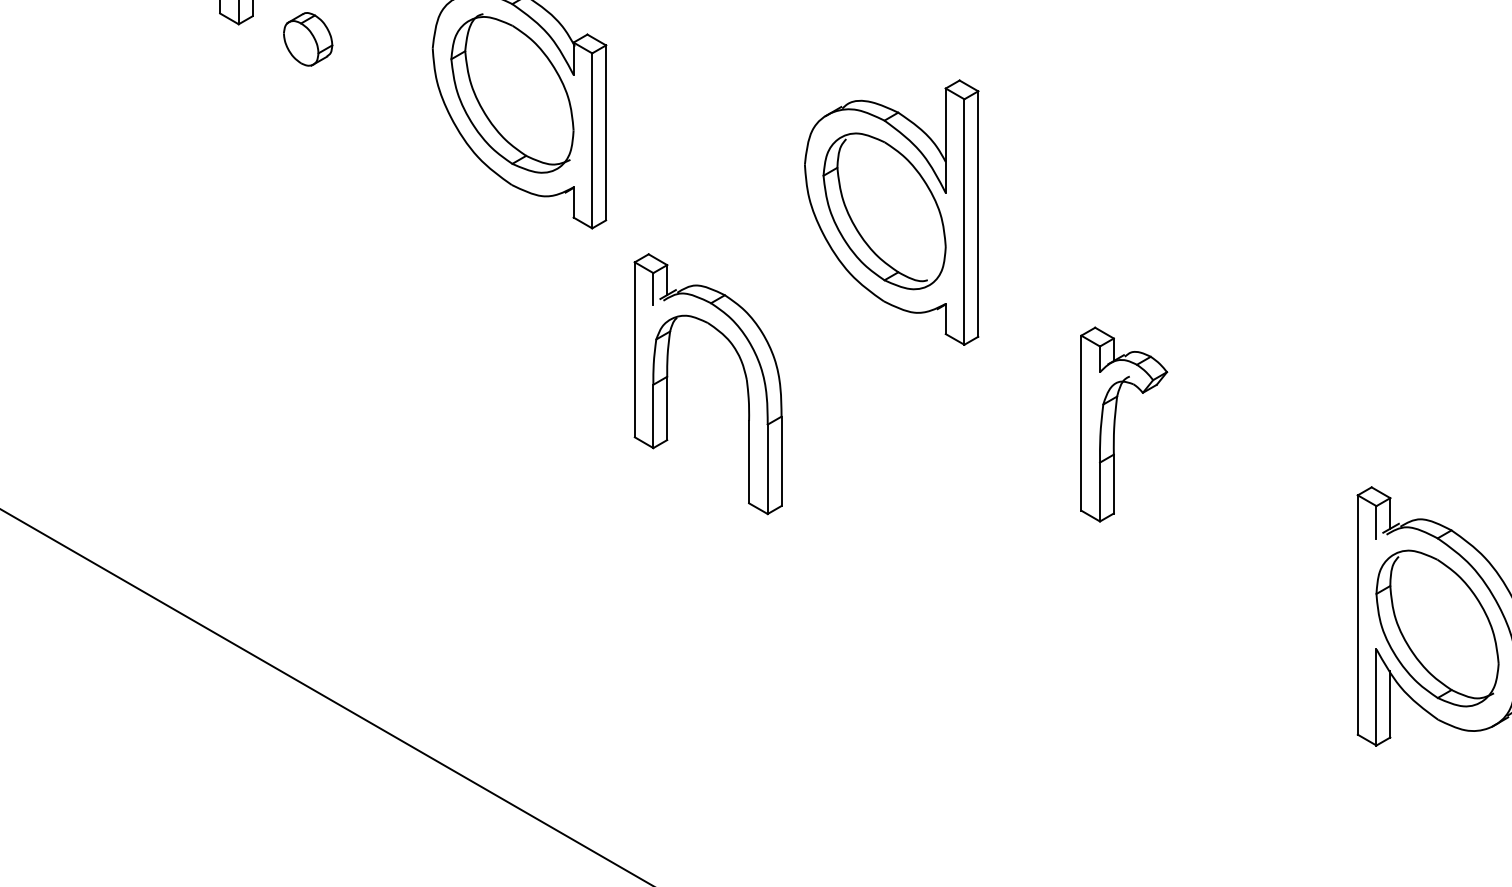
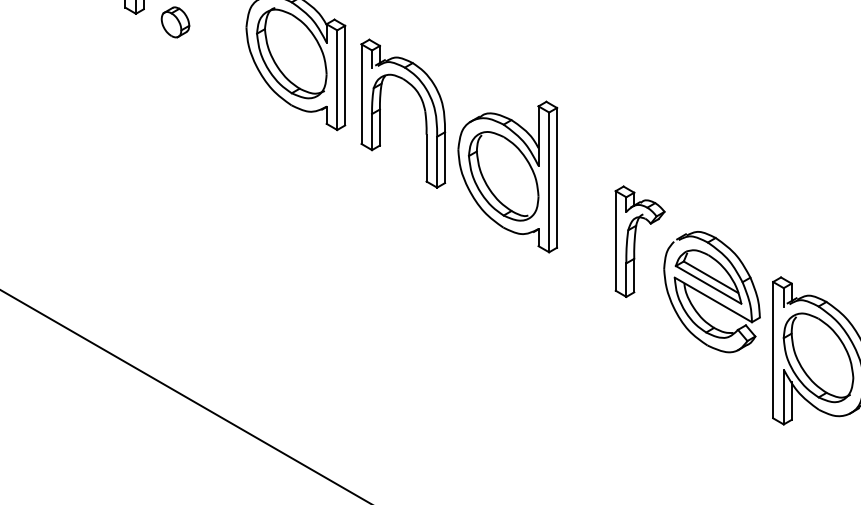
part: (891, 211) -> (507, 176), moved
part: (741, 369) -> (422, 105), moved
part: (1249, 513) -> (711, 292), added

